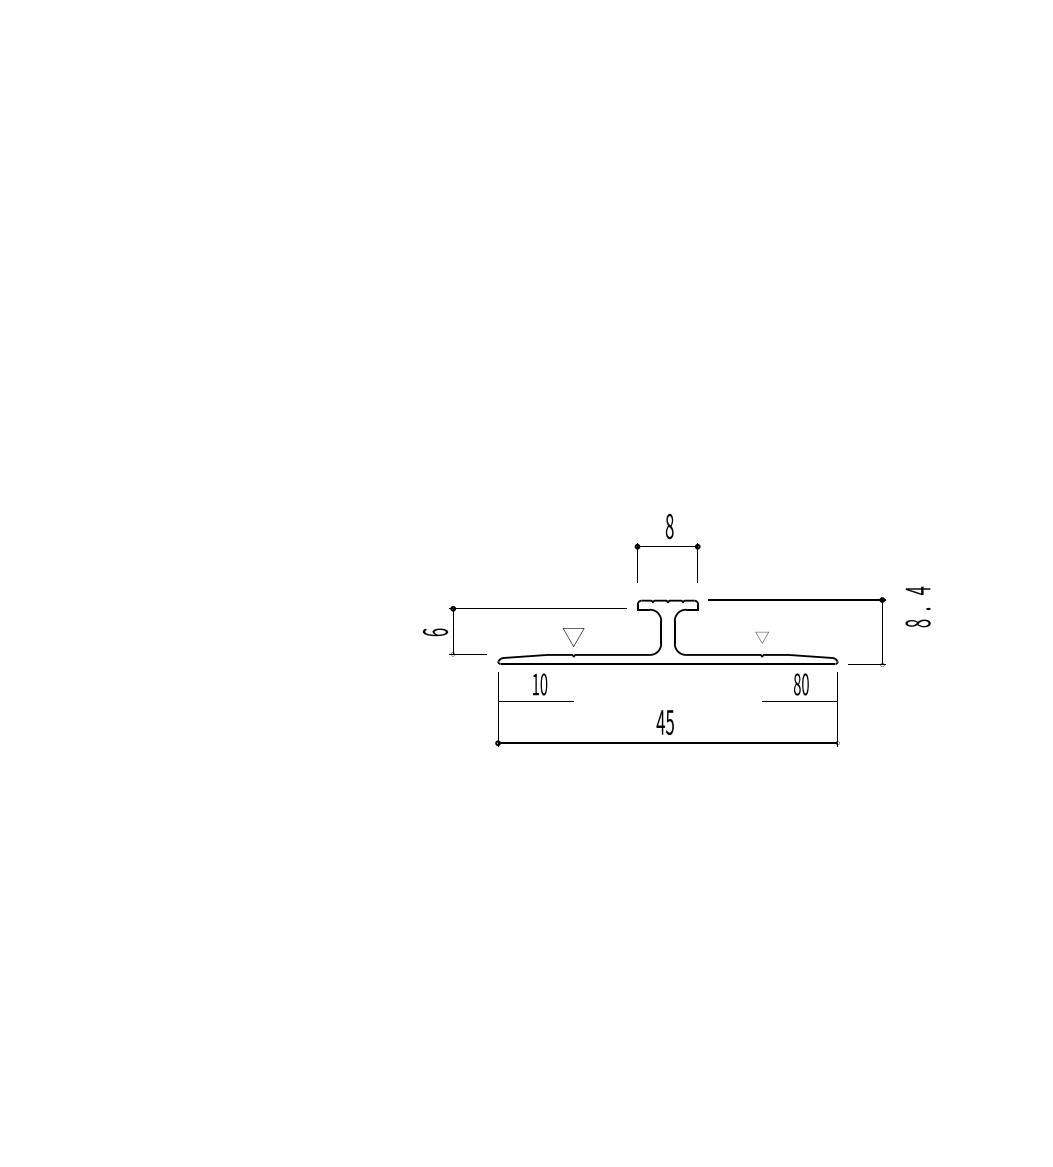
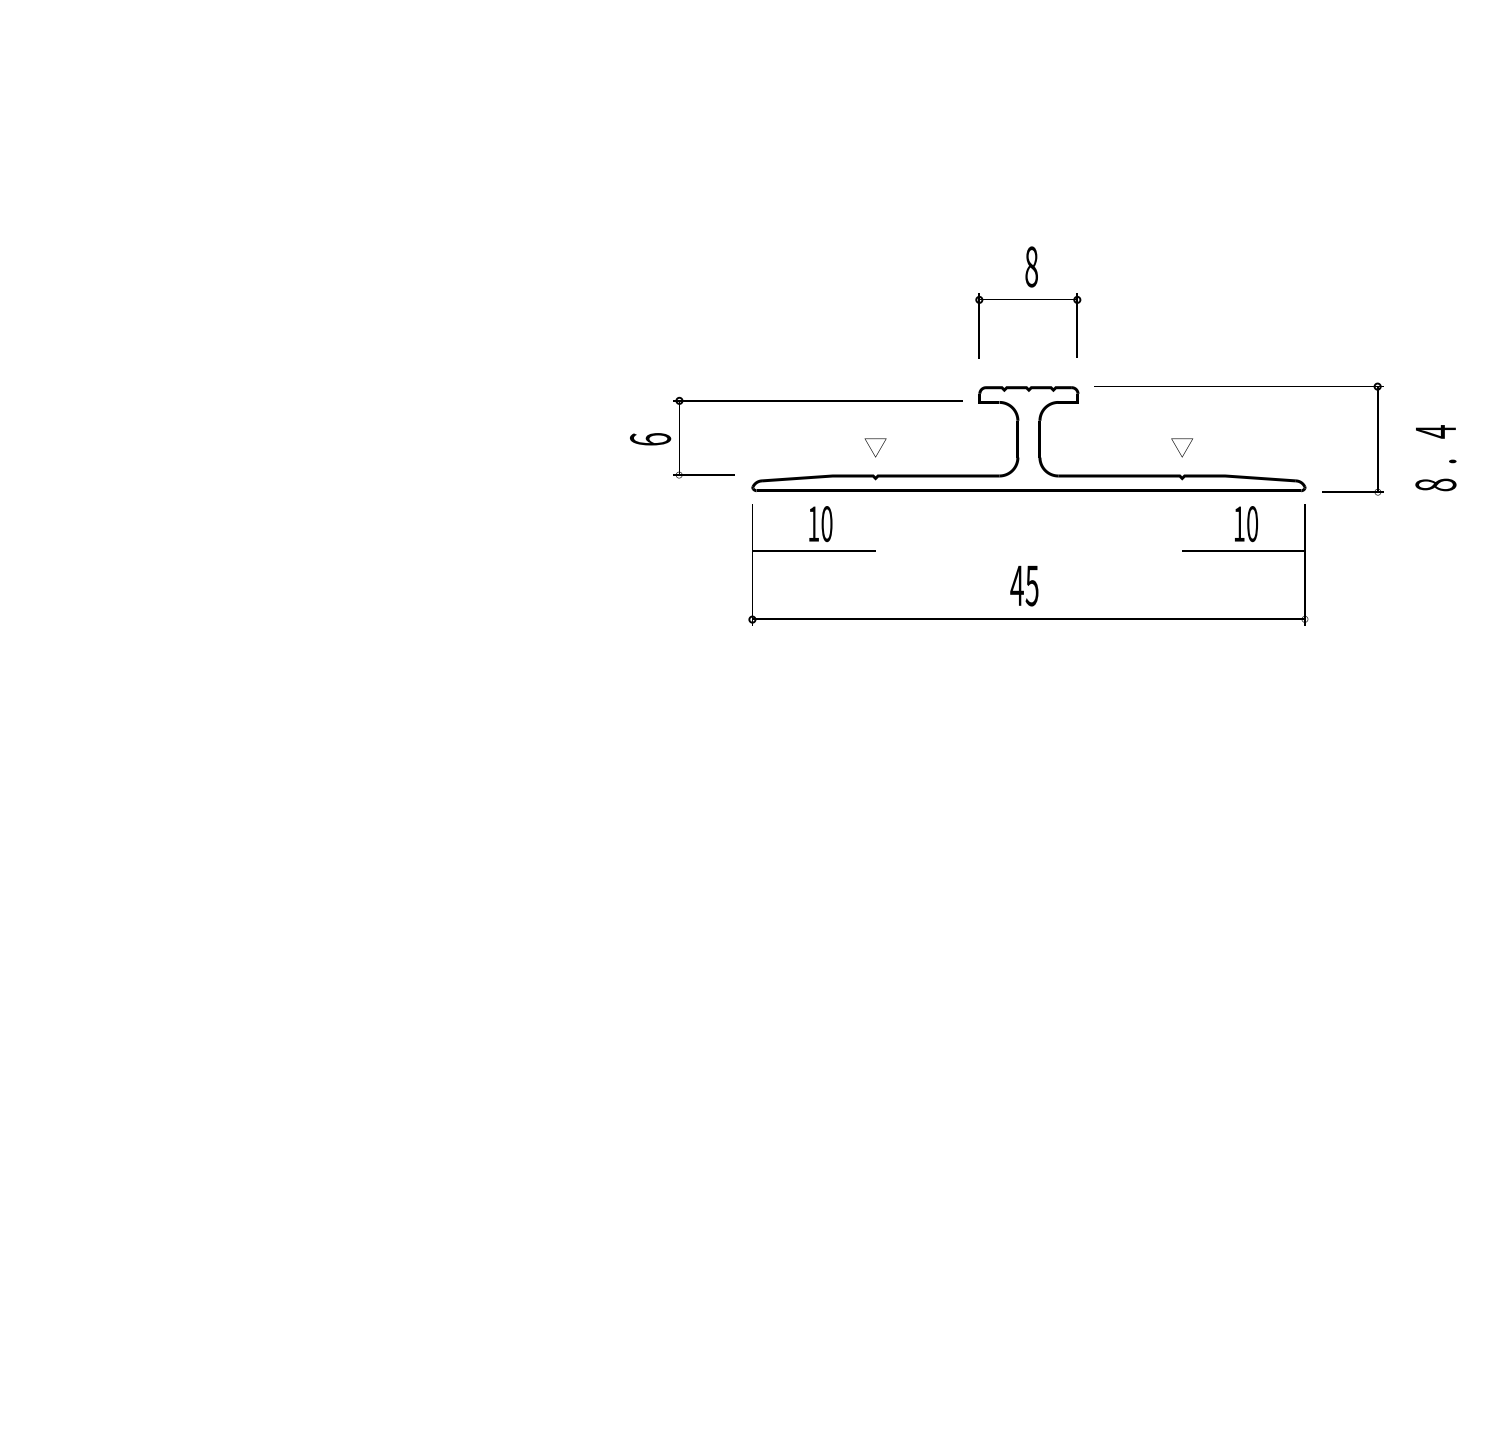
text: (917, 606) -> (1434, 457), moved
part: (573, 637) -> (875, 447), size x0.62
text: (797, 684) -> (1239, 524), 80 -> 10

